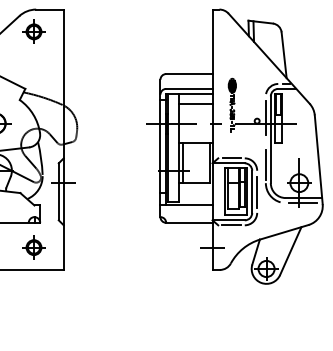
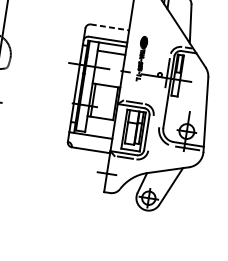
line: (189, 74) -> (110, 27), solid -> dashed
line: (265, 164) -> (161, 111), removed
line: (257, 192) -> (151, 133), removed

